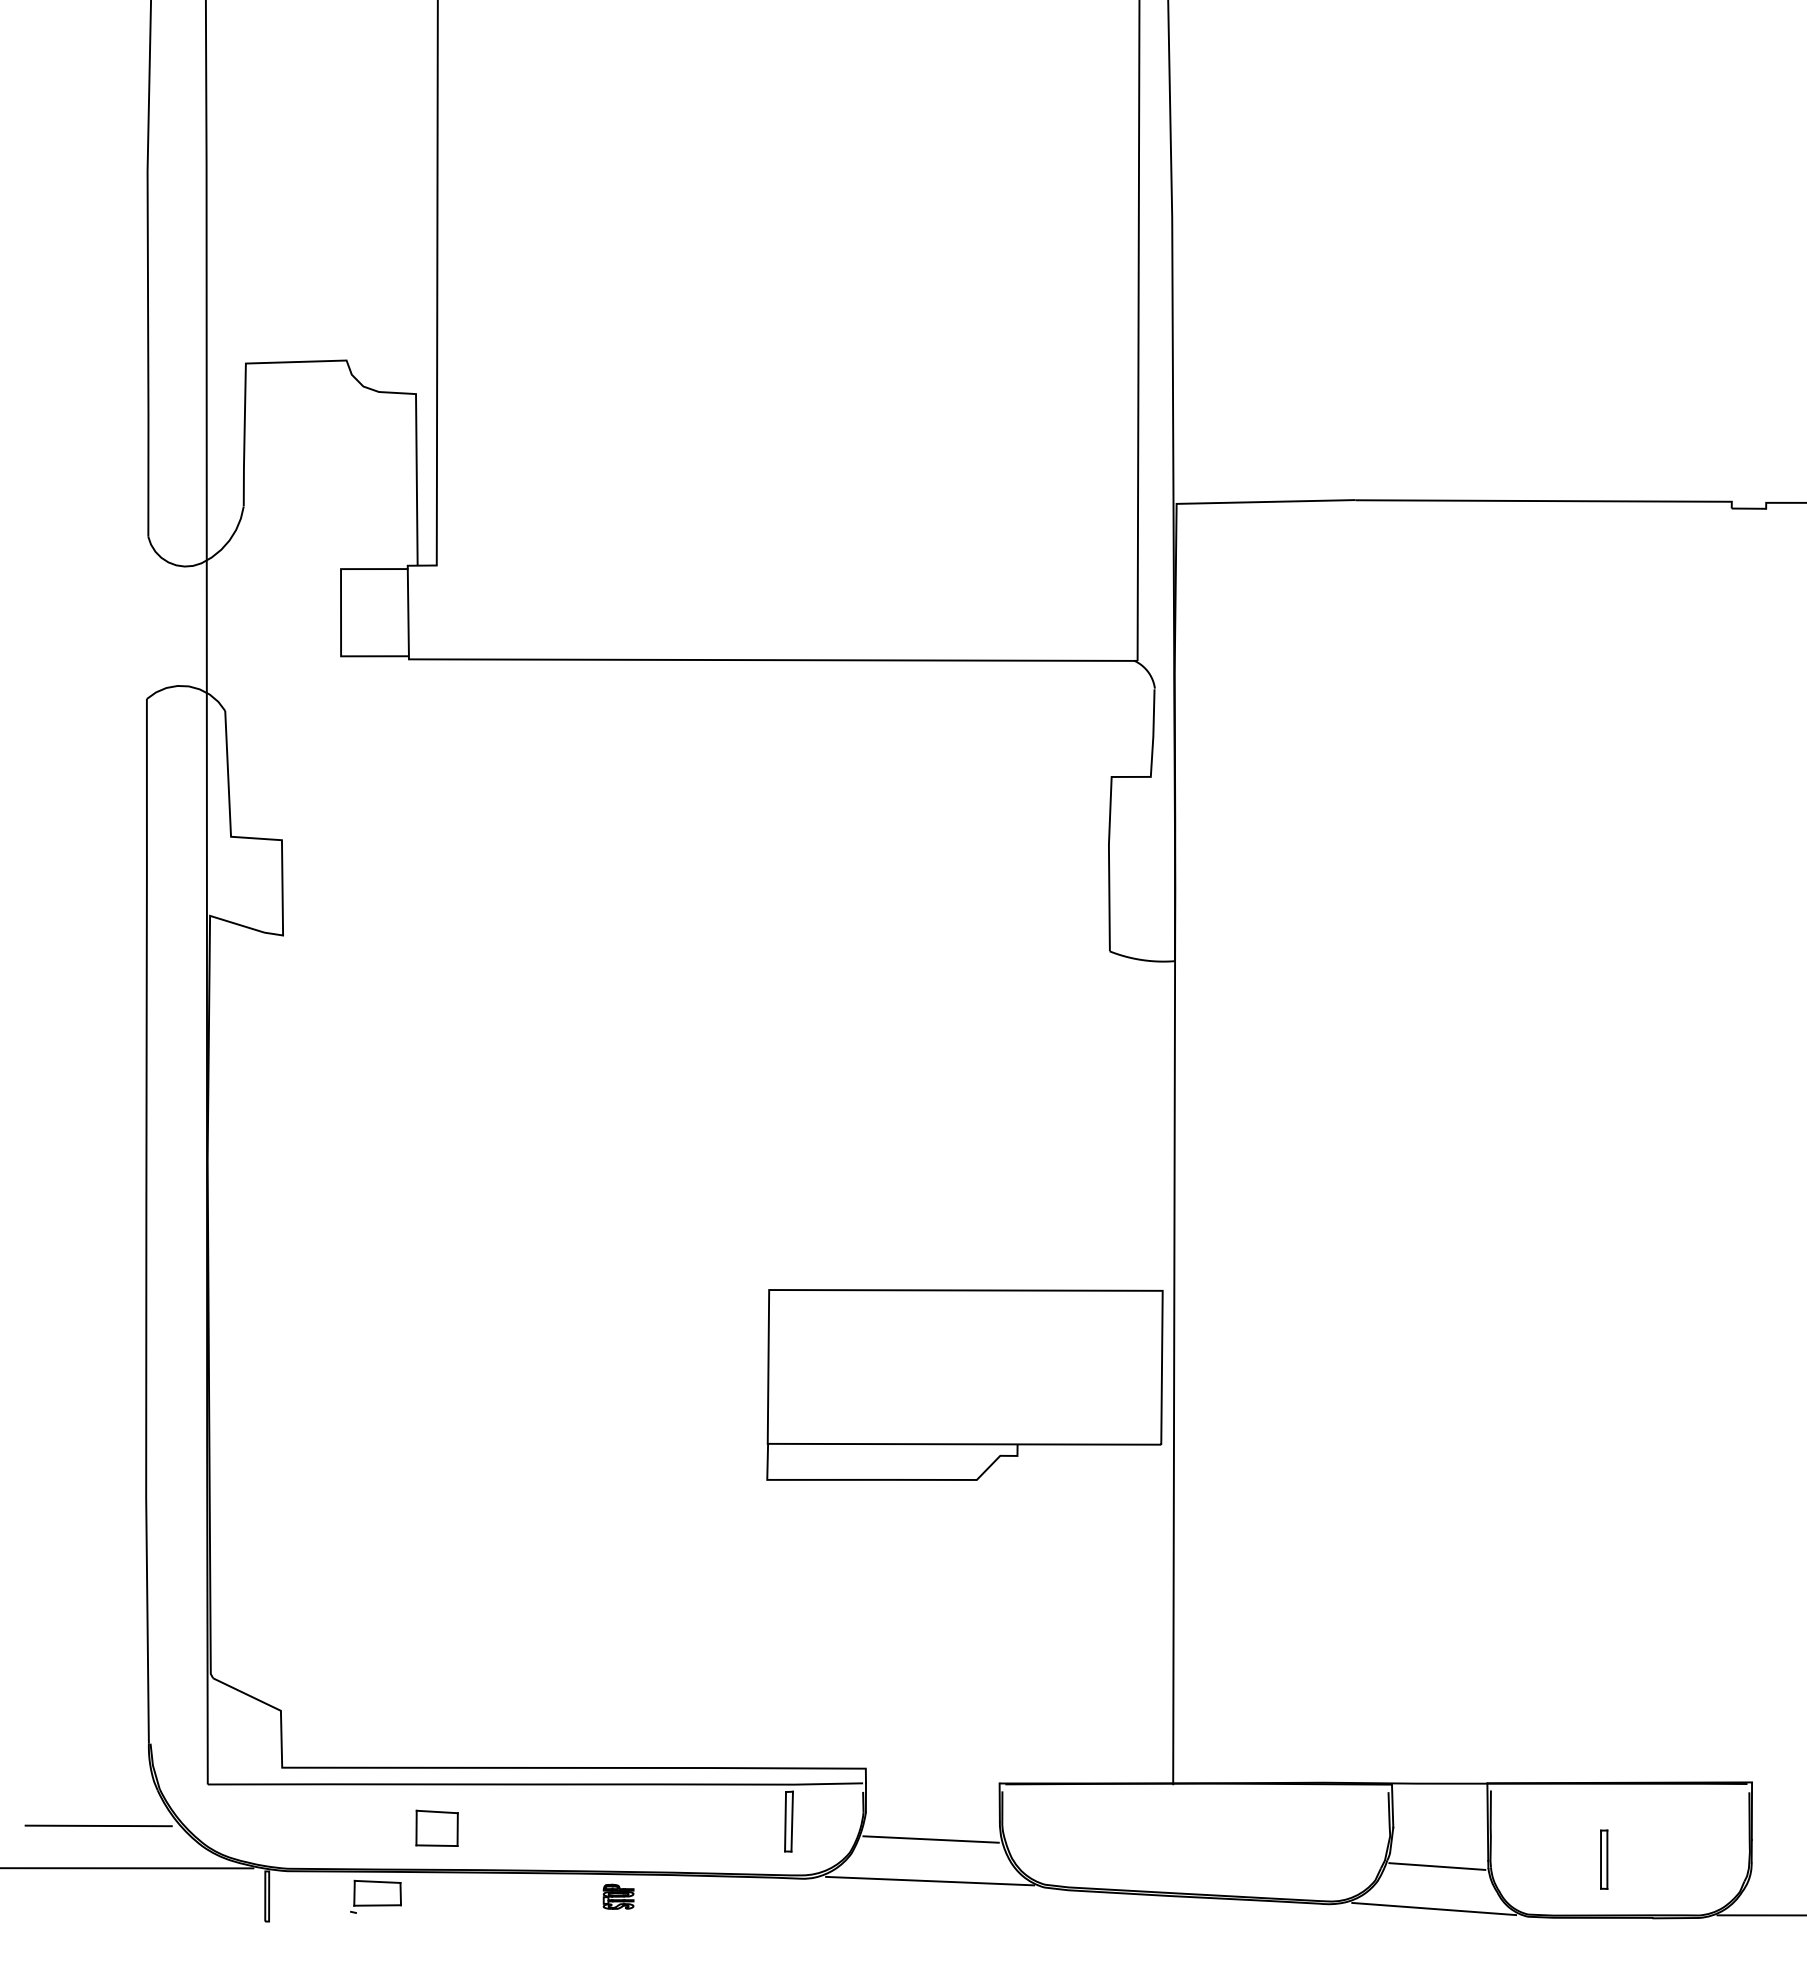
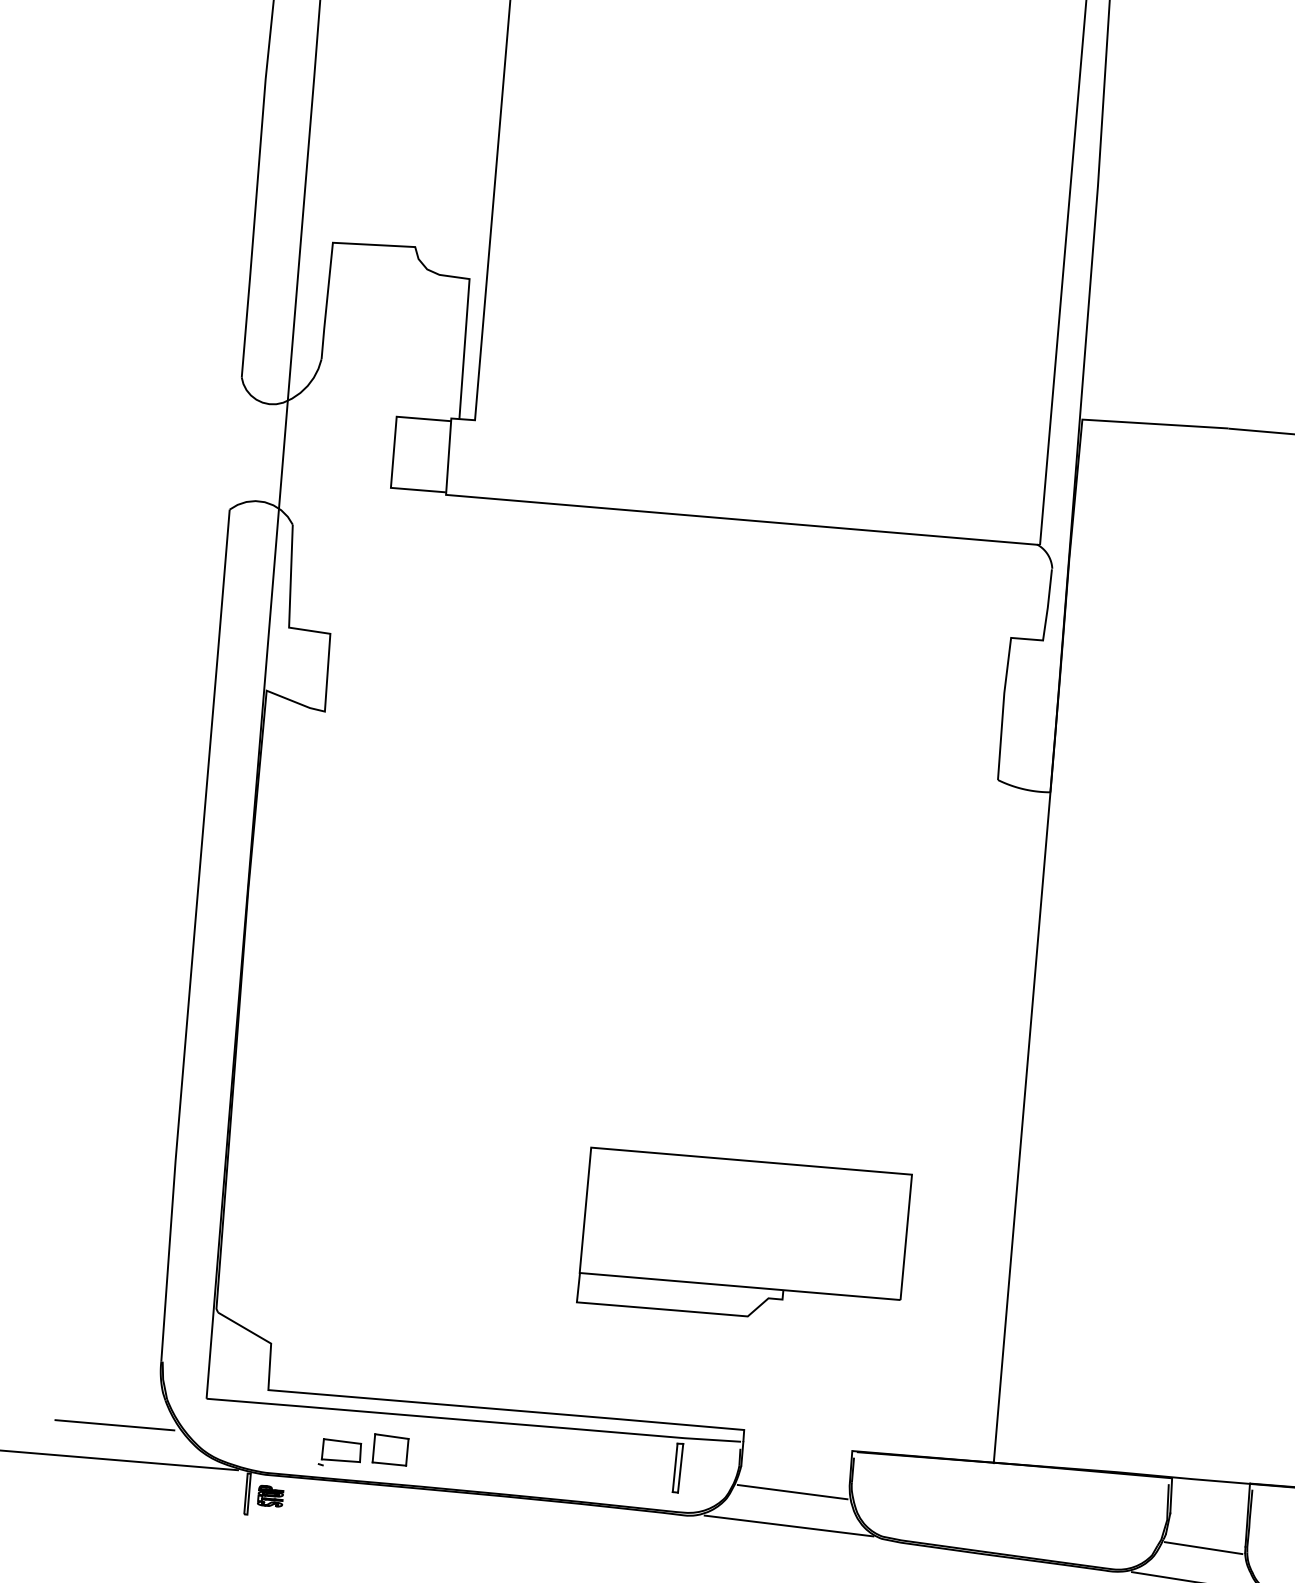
part: (964, 1384) -> (744, 1237), moved
part: (375, 1896) -> (339, 1453), moved
part: (618, 1896) -> (270, 1495), moved

